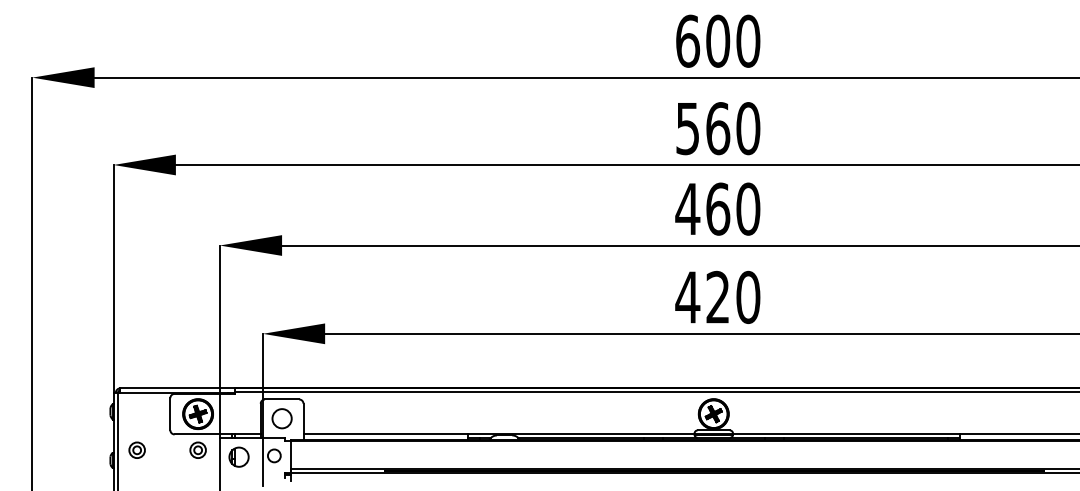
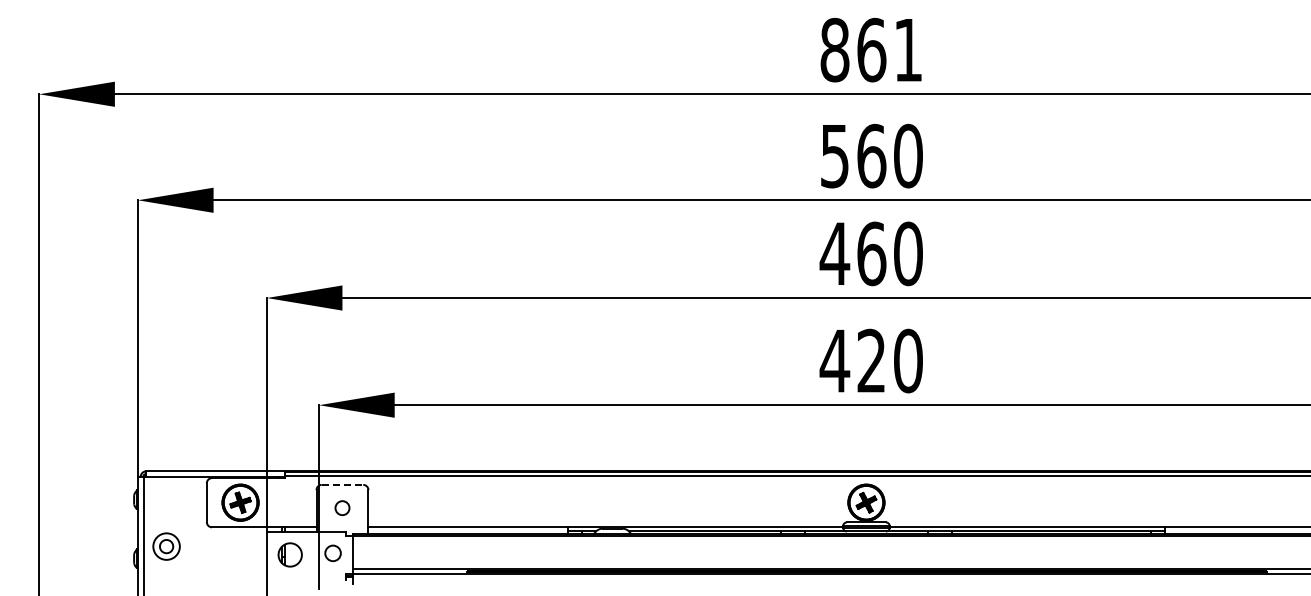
text: (717, 40) -> (871, 49), 600 -> 861
line: (282, 399) -> (342, 484), solid -> dashed
circle: (282, 418) -> (342, 507), size x0.6
part: (137, 450) -> (166, 546), size x1.4
part: (198, 450) -> (240, 546), removed

